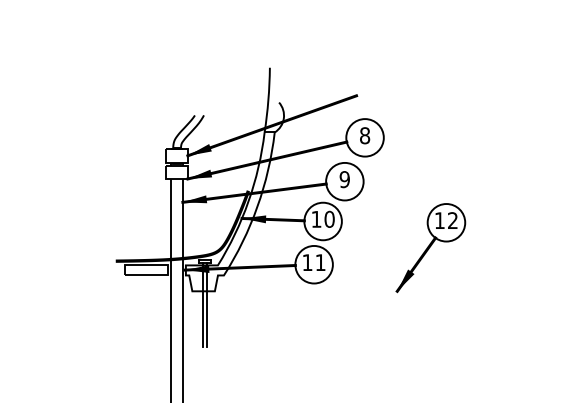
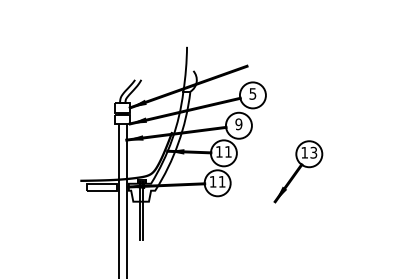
text: (364, 135) -> (252, 93), 8 -> 5
text: (328, 218) -> (227, 151), 10 -> 11
text: (452, 220) -> (313, 152), 12 -> 13

